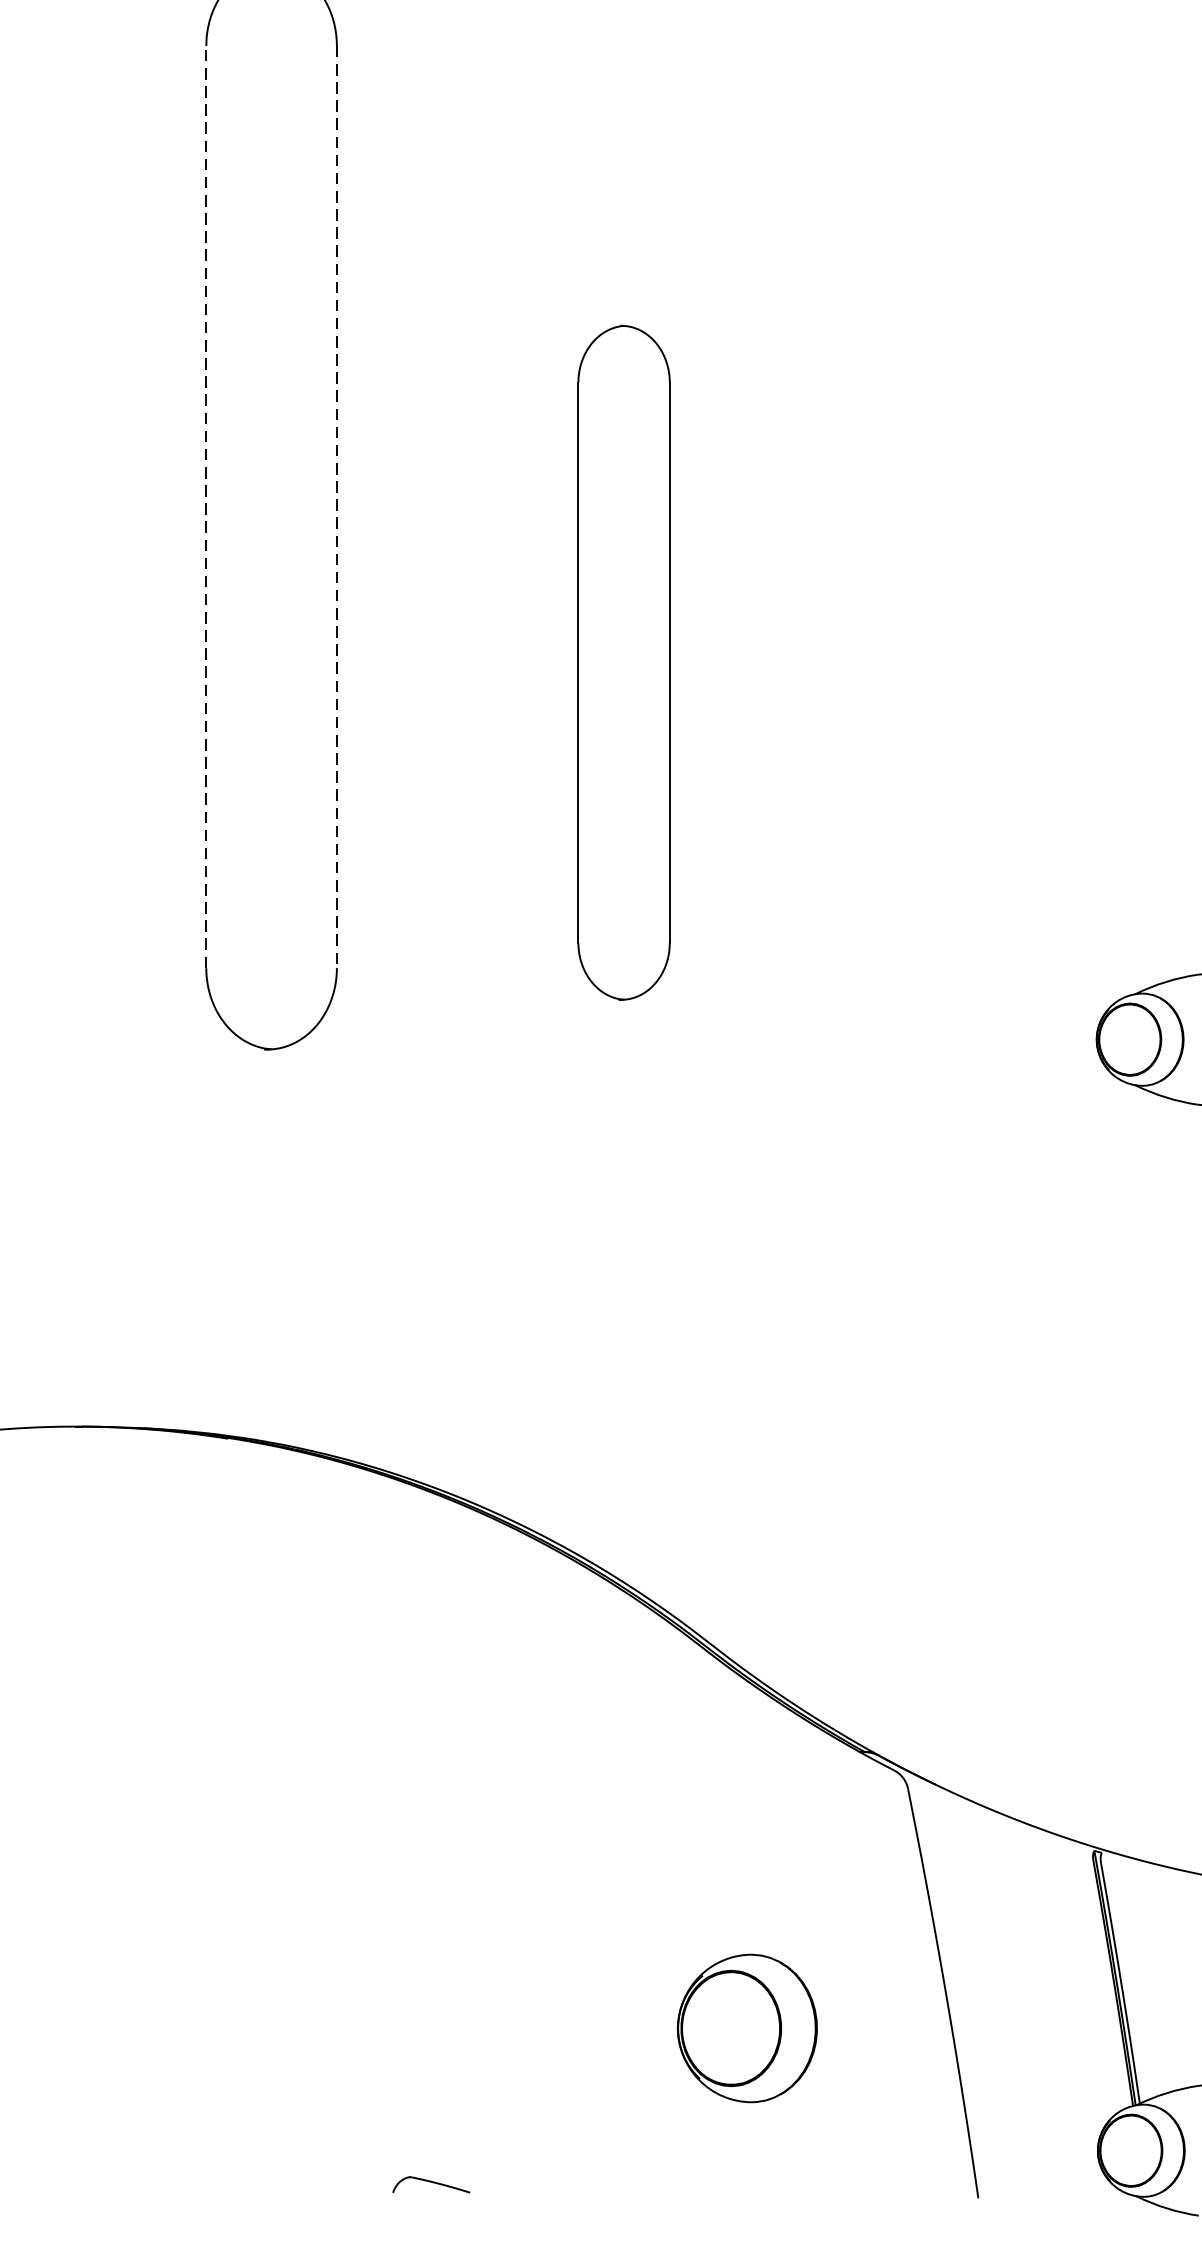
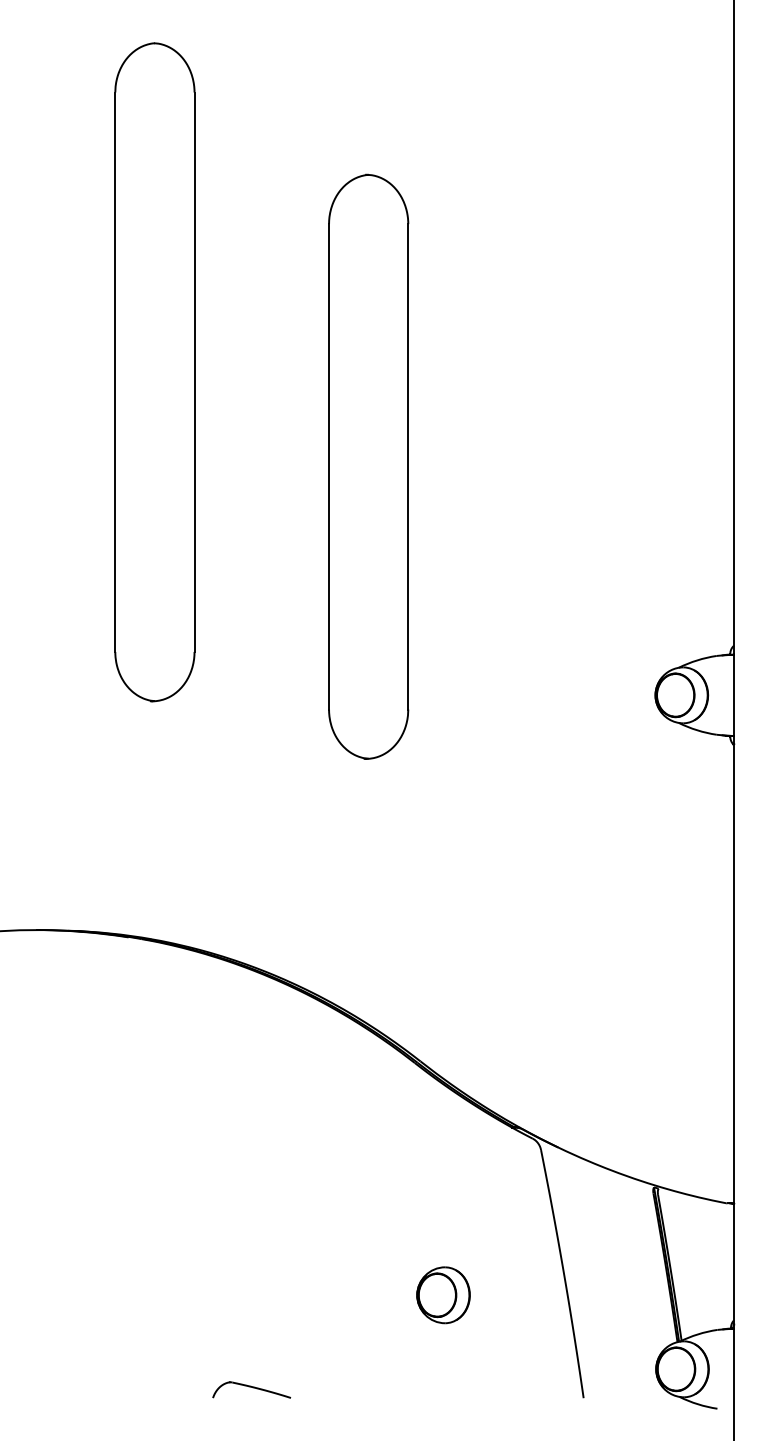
line: (206, 507) -> (115, 372), dashed -> solid
line: (336, 507) -> (194, 372), dashed -> solid
part: (623, 662) -> (368, 466), size x1.43
part: (747, 2029) -> (443, 1295), size x0.62
part: (430, 2184) -> (251, 1389), size x1.67

